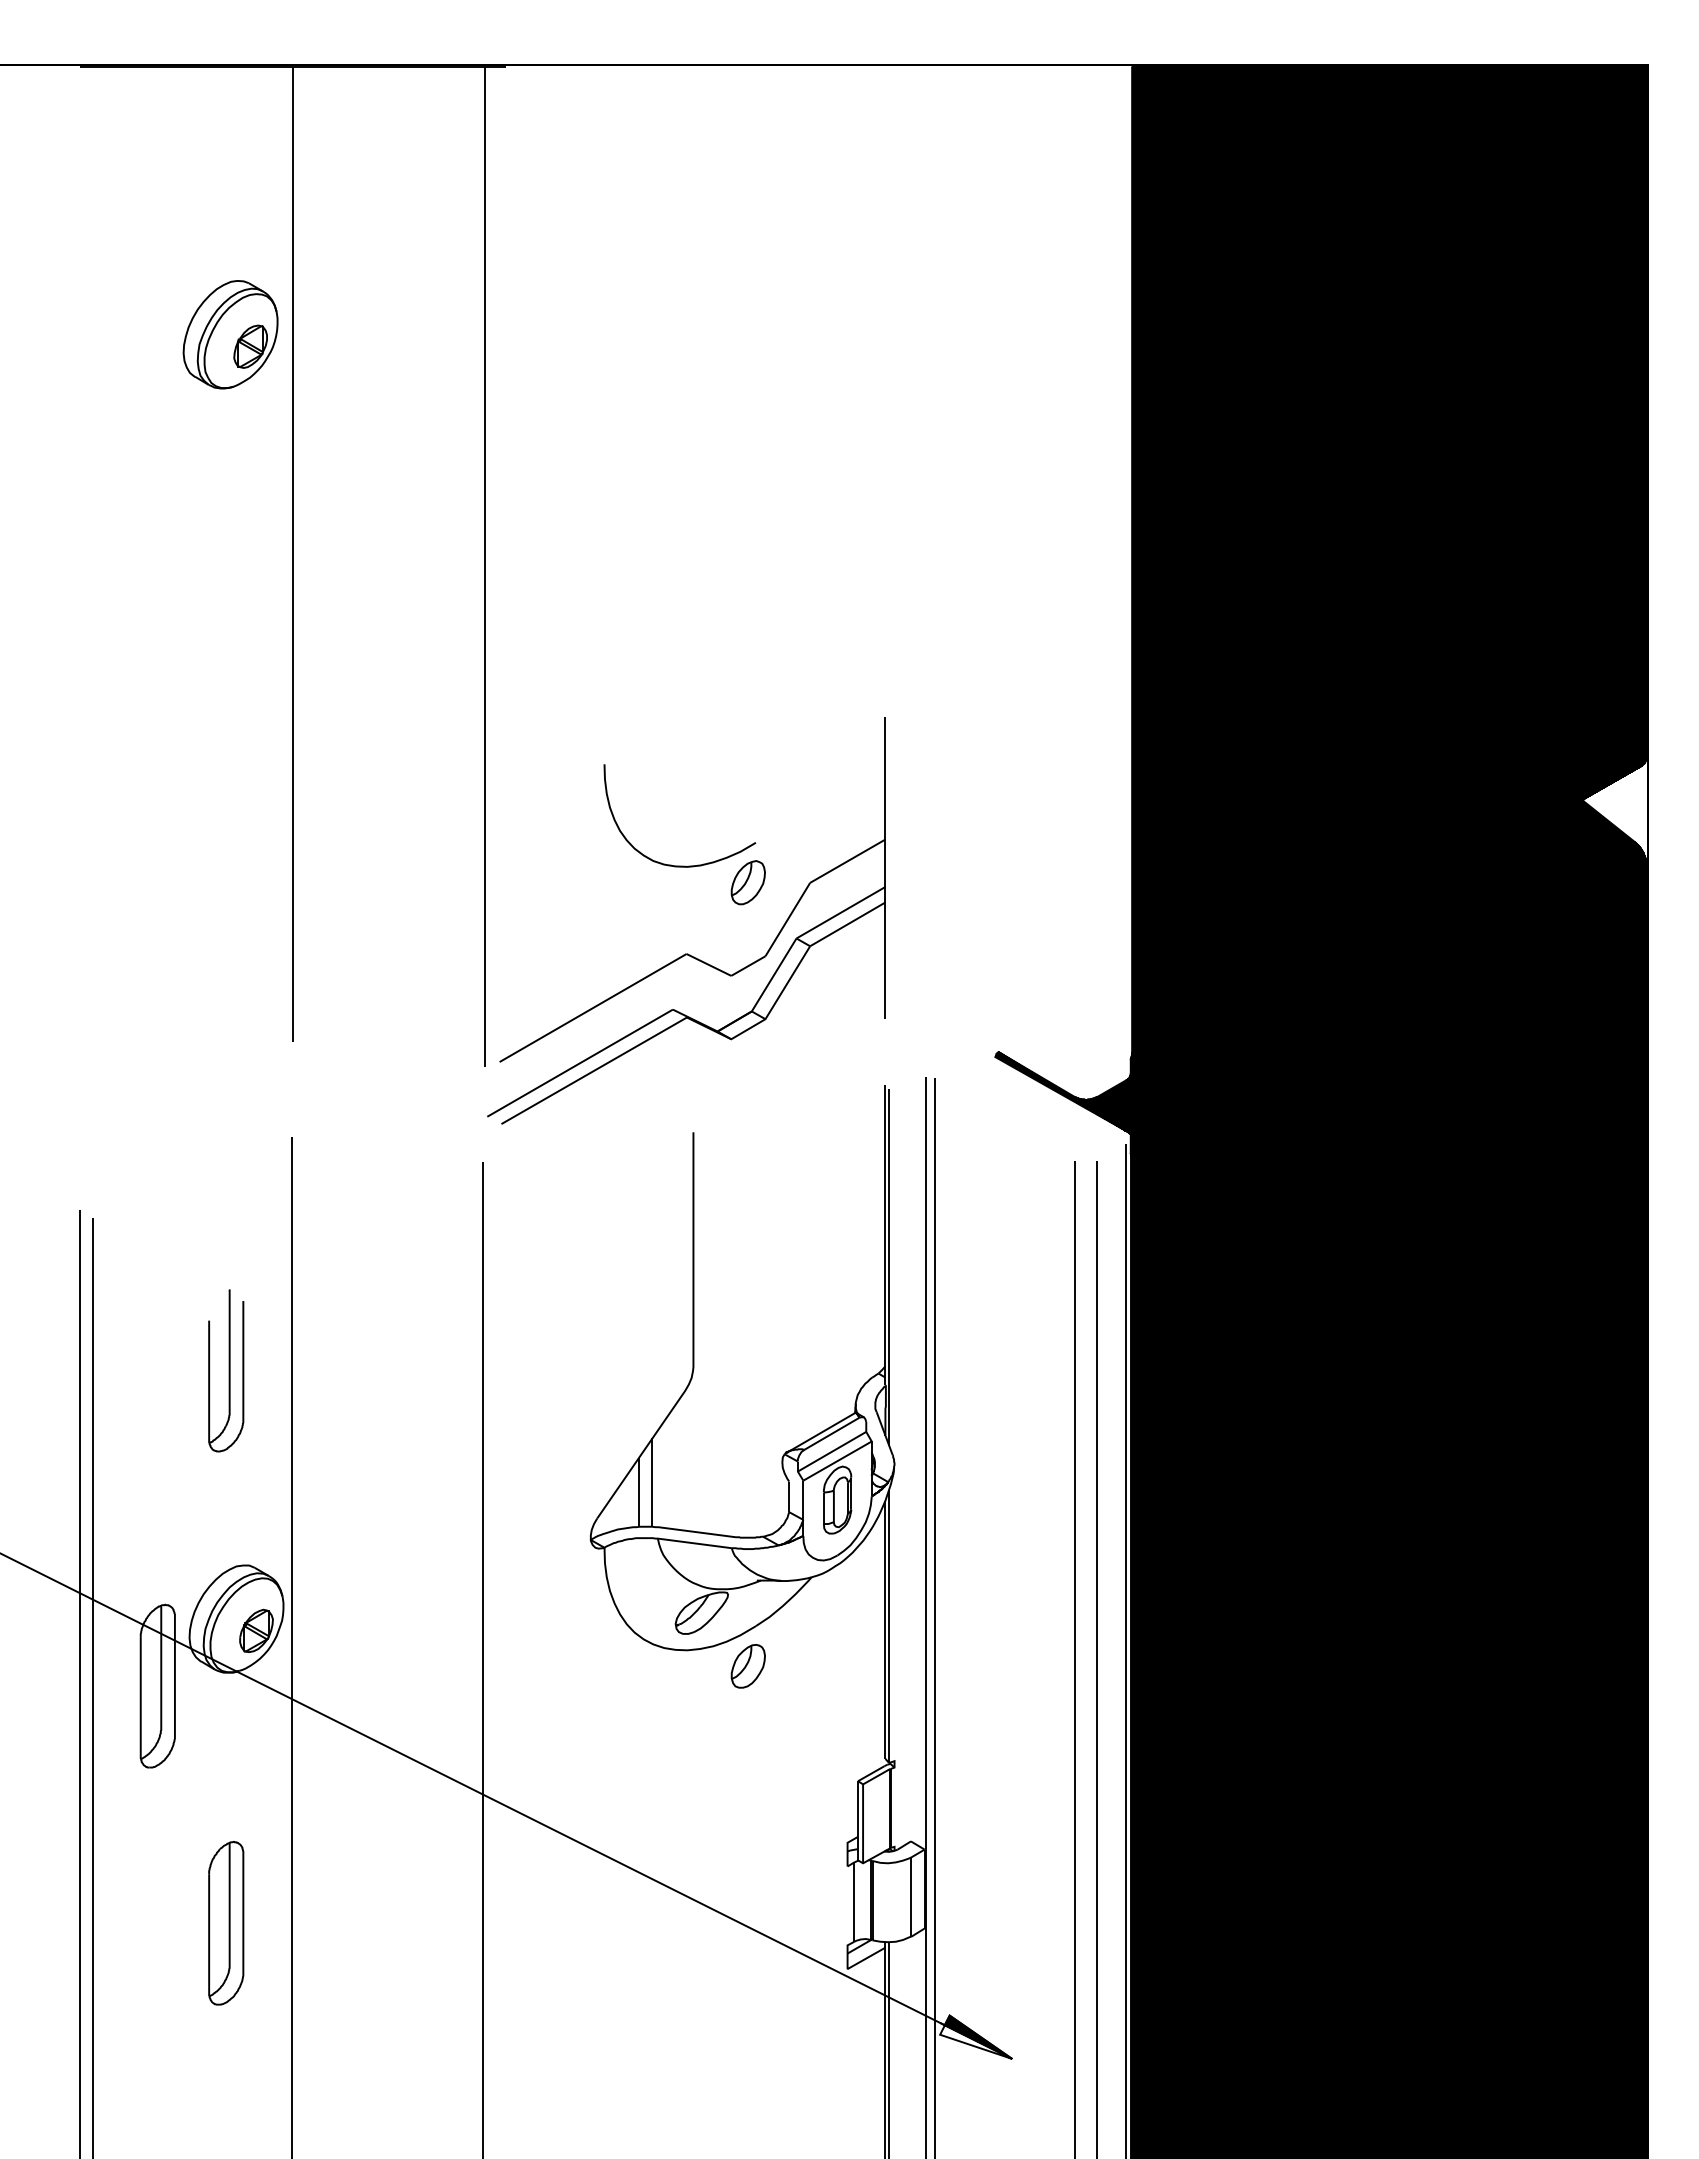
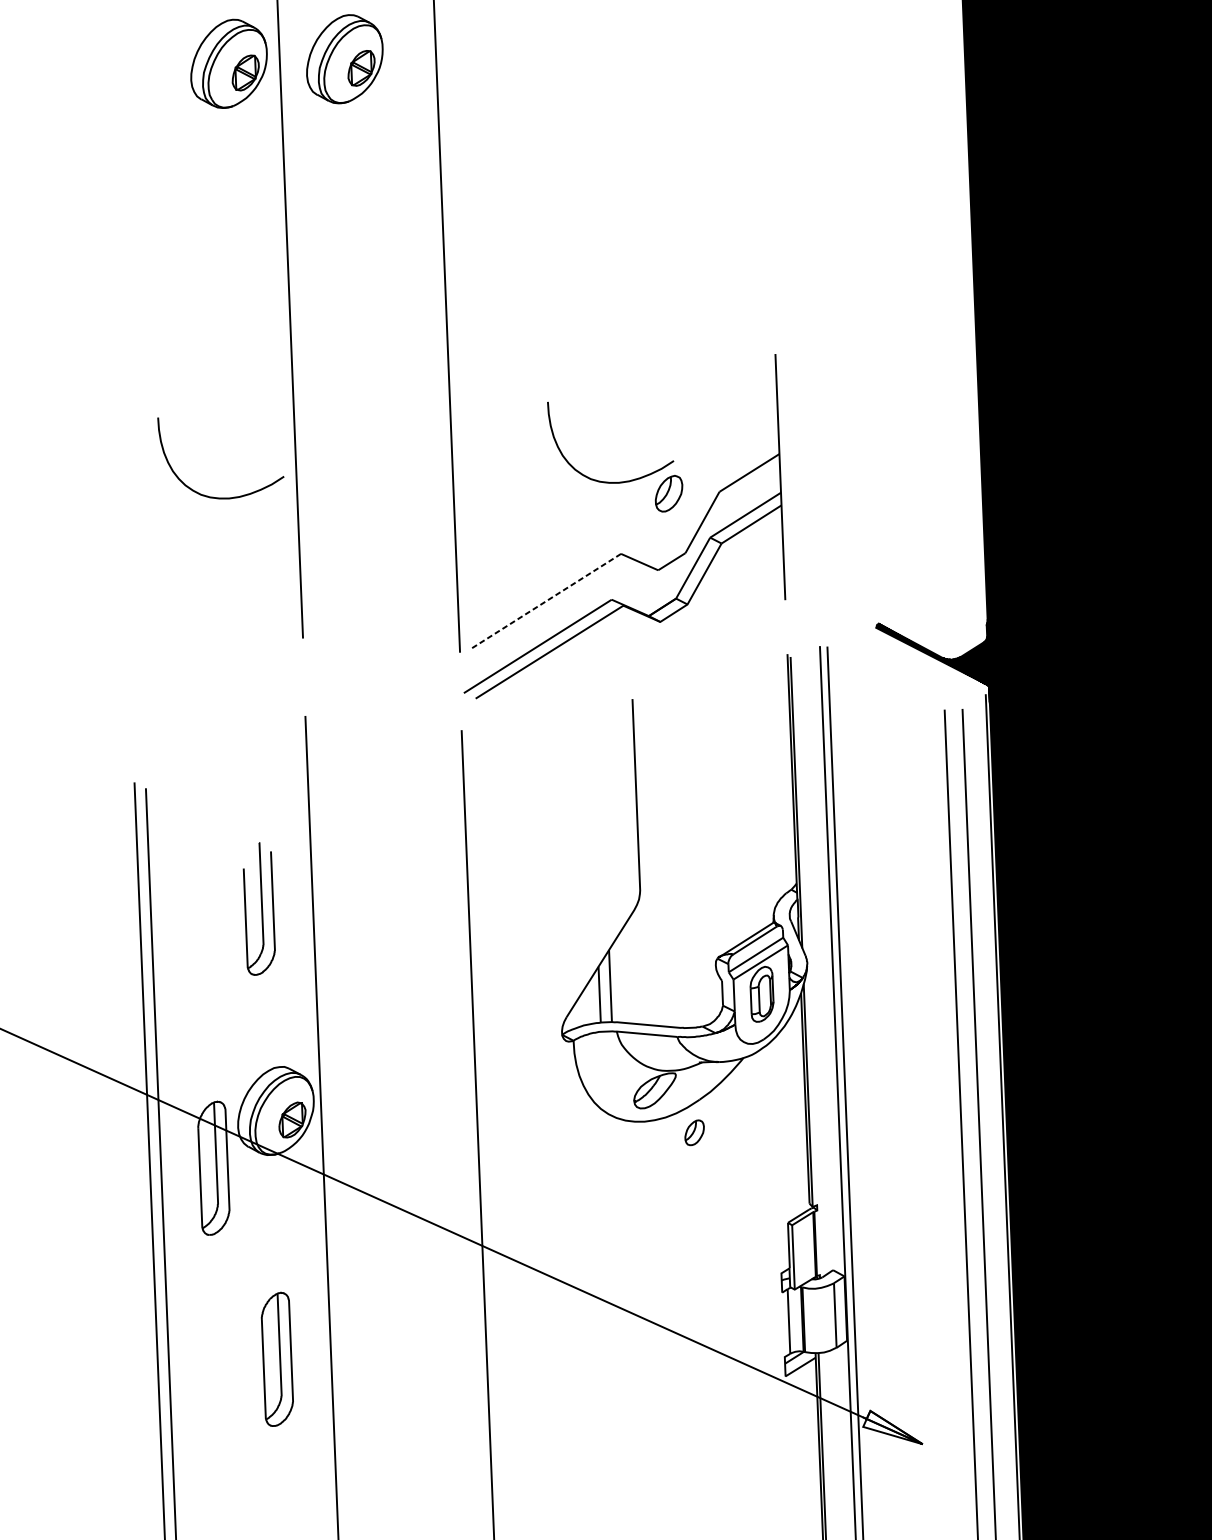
part: (372, 334) -> (344, 59), added
curve: (193, 864) -> (216, 497), added
line: (593, 1008) -> (546, 601), solid -> dashed
part: (747, 1666) -> (694, 1132), size x0.7
fill: (978, 2036) -> (894, 1427), removed

